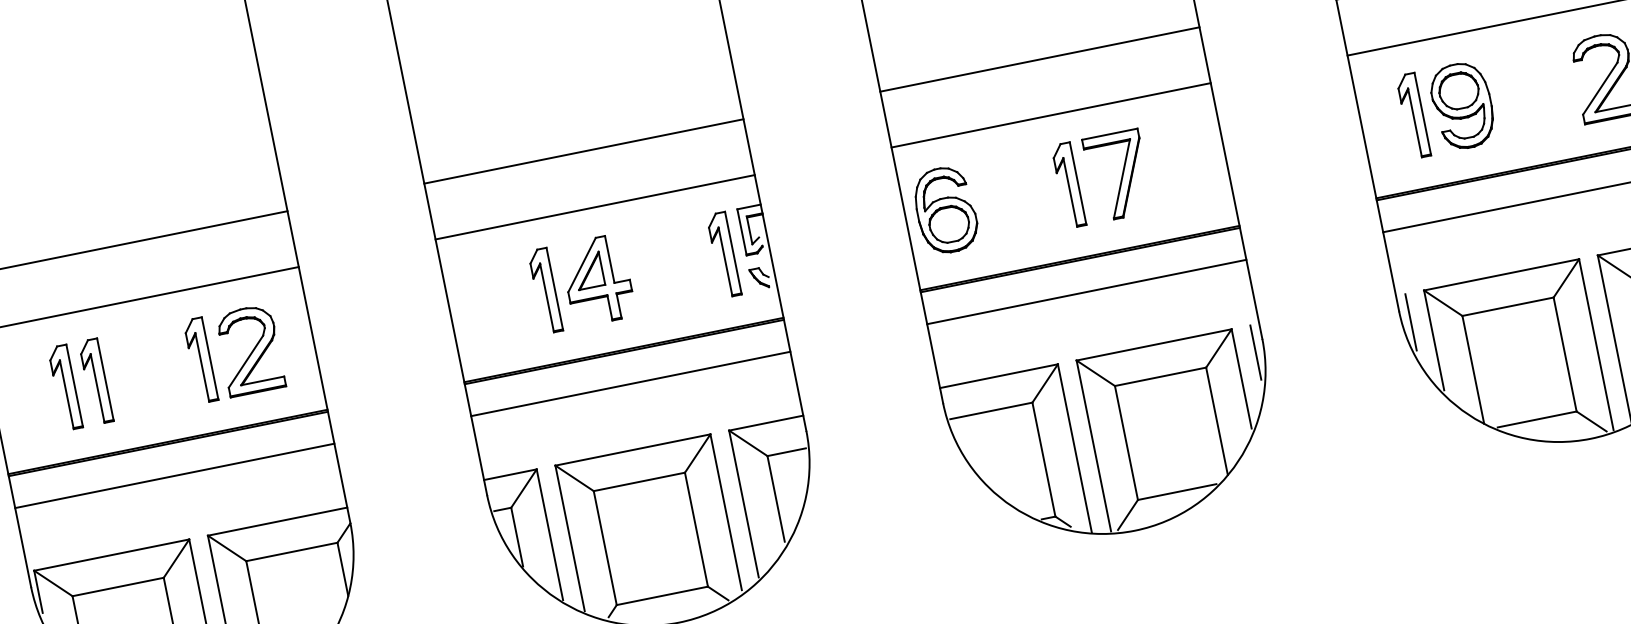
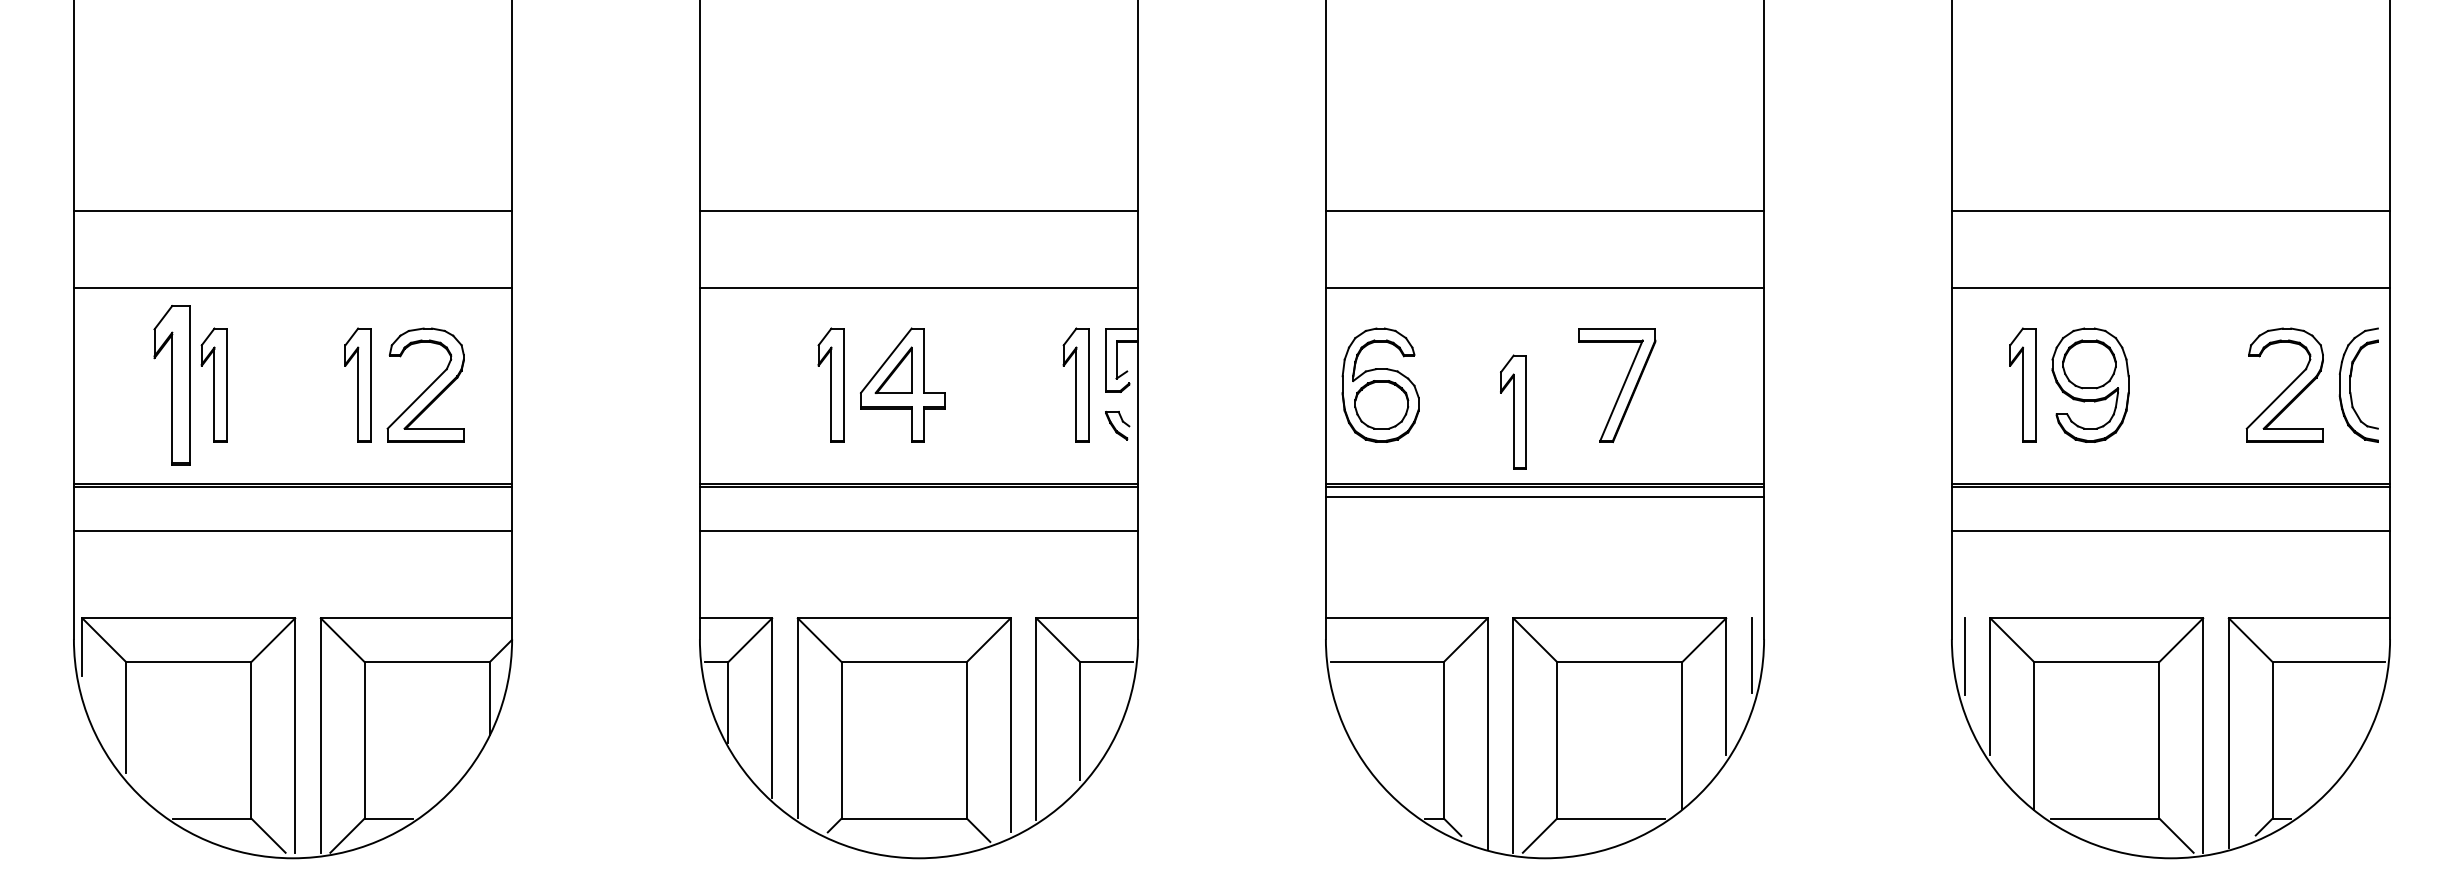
part: (1068, 184) -> (1513, 411), moved
line: (1086, 292) -> (1544, 496), moved
part: (64, 387) -> (171, 384), size x1.4

